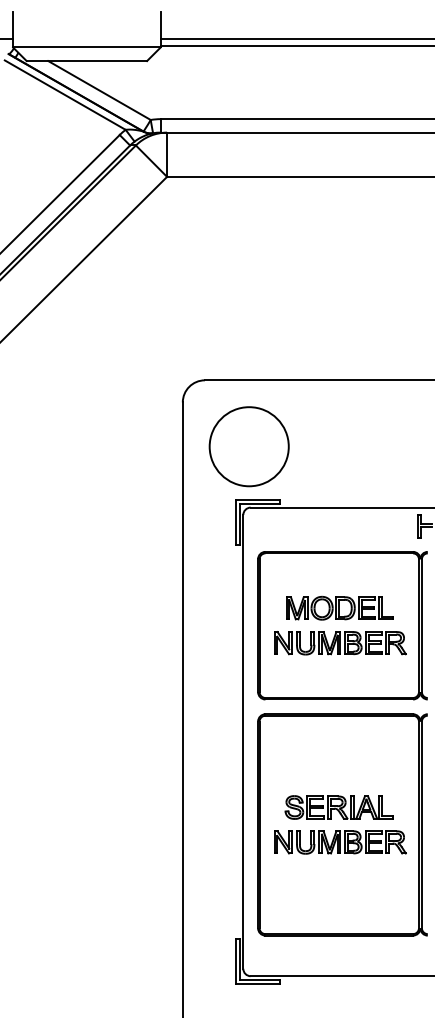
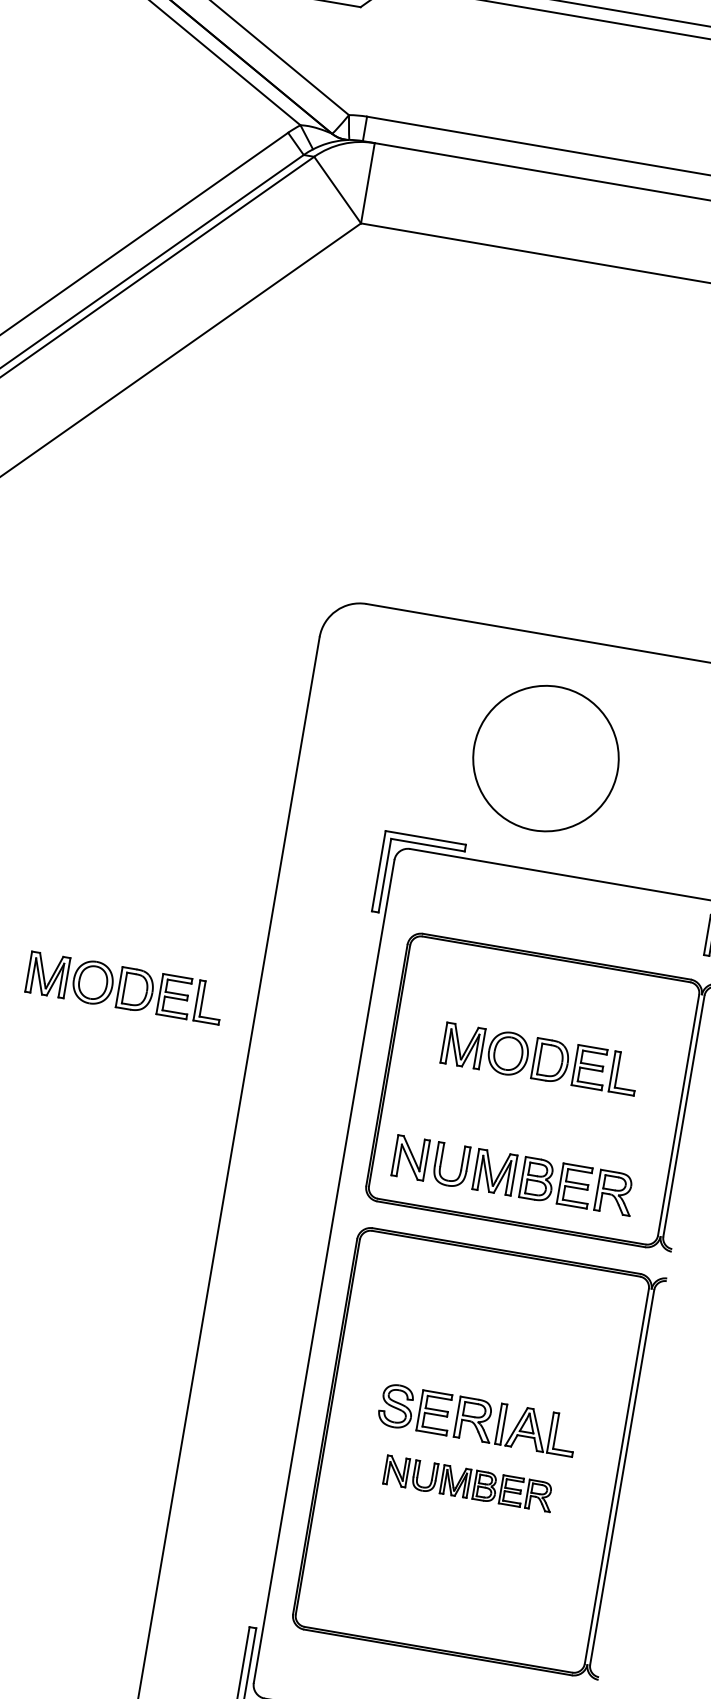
circle: (248, 446) -> (544, 757), moved
part: (110, 607) -> (124, 986), added
part: (340, 643) -> (514, 1176), moved
part: (340, 842) -> (469, 1484), size x0.7

